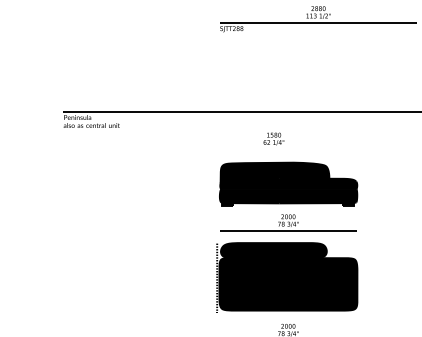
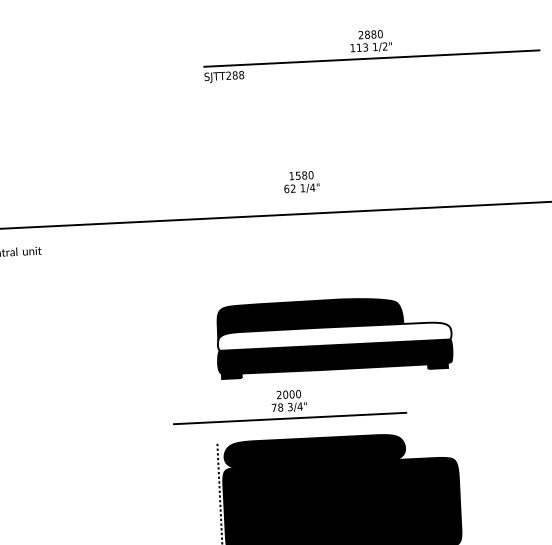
text: (273, 138) -> (300, 181), moved
fill: (288, 183) -> (334, 335), removed
part: (288, 222) -> (289, 404), moved

